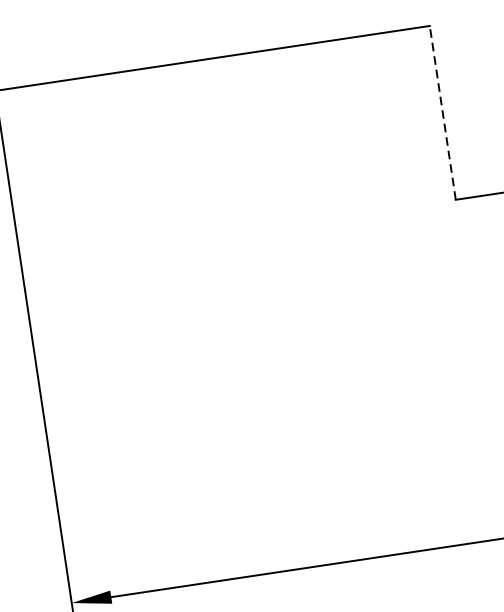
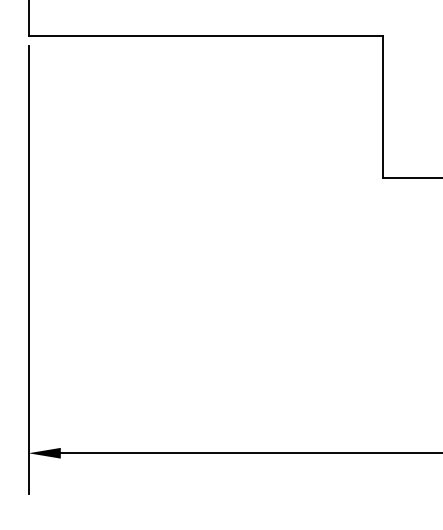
line: (442, 112) -> (382, 106), dashed -> solid

